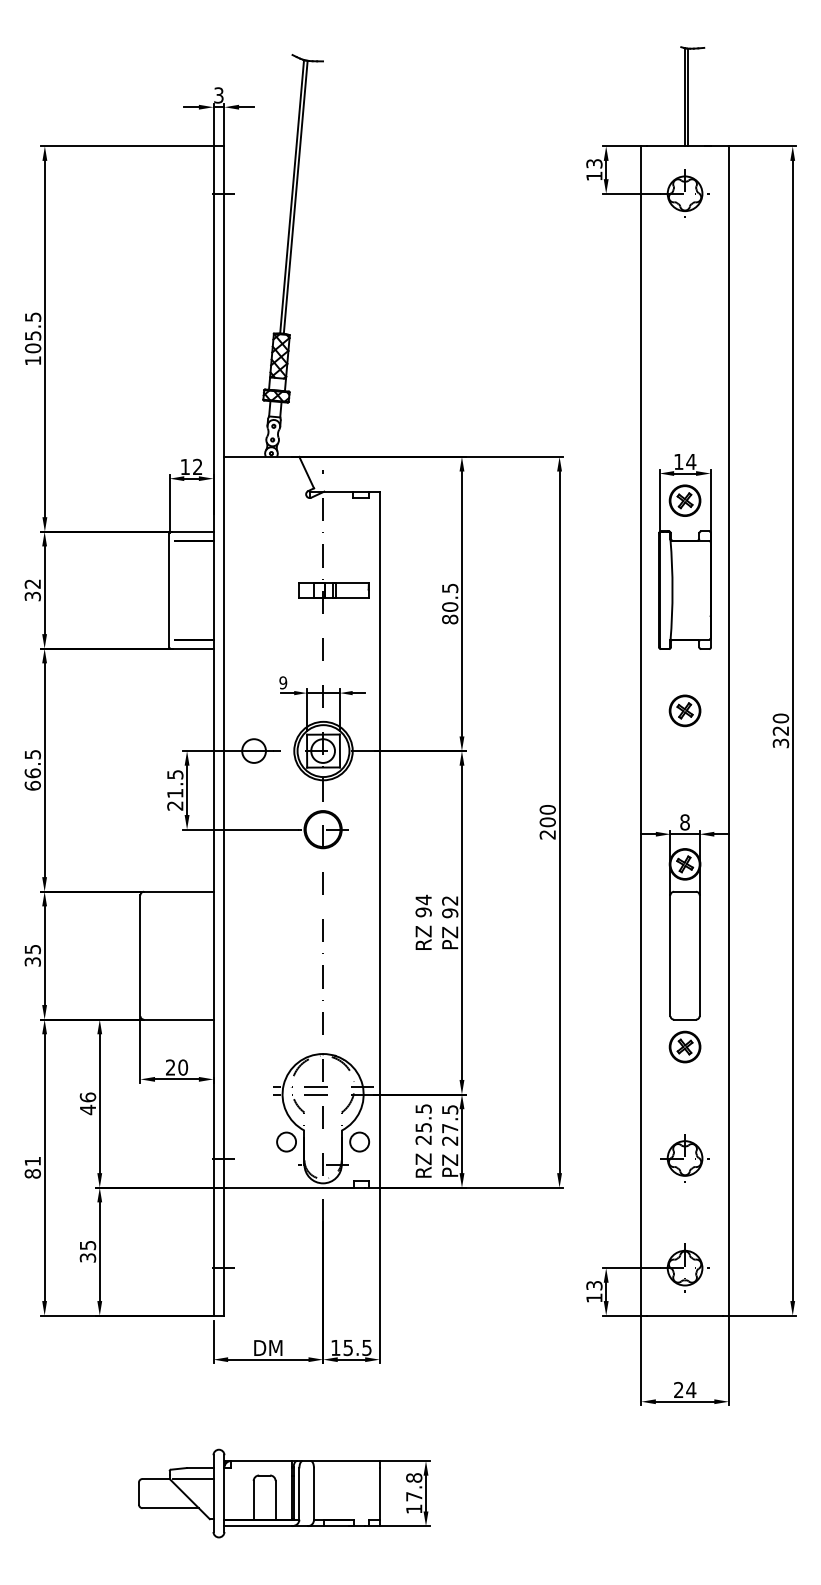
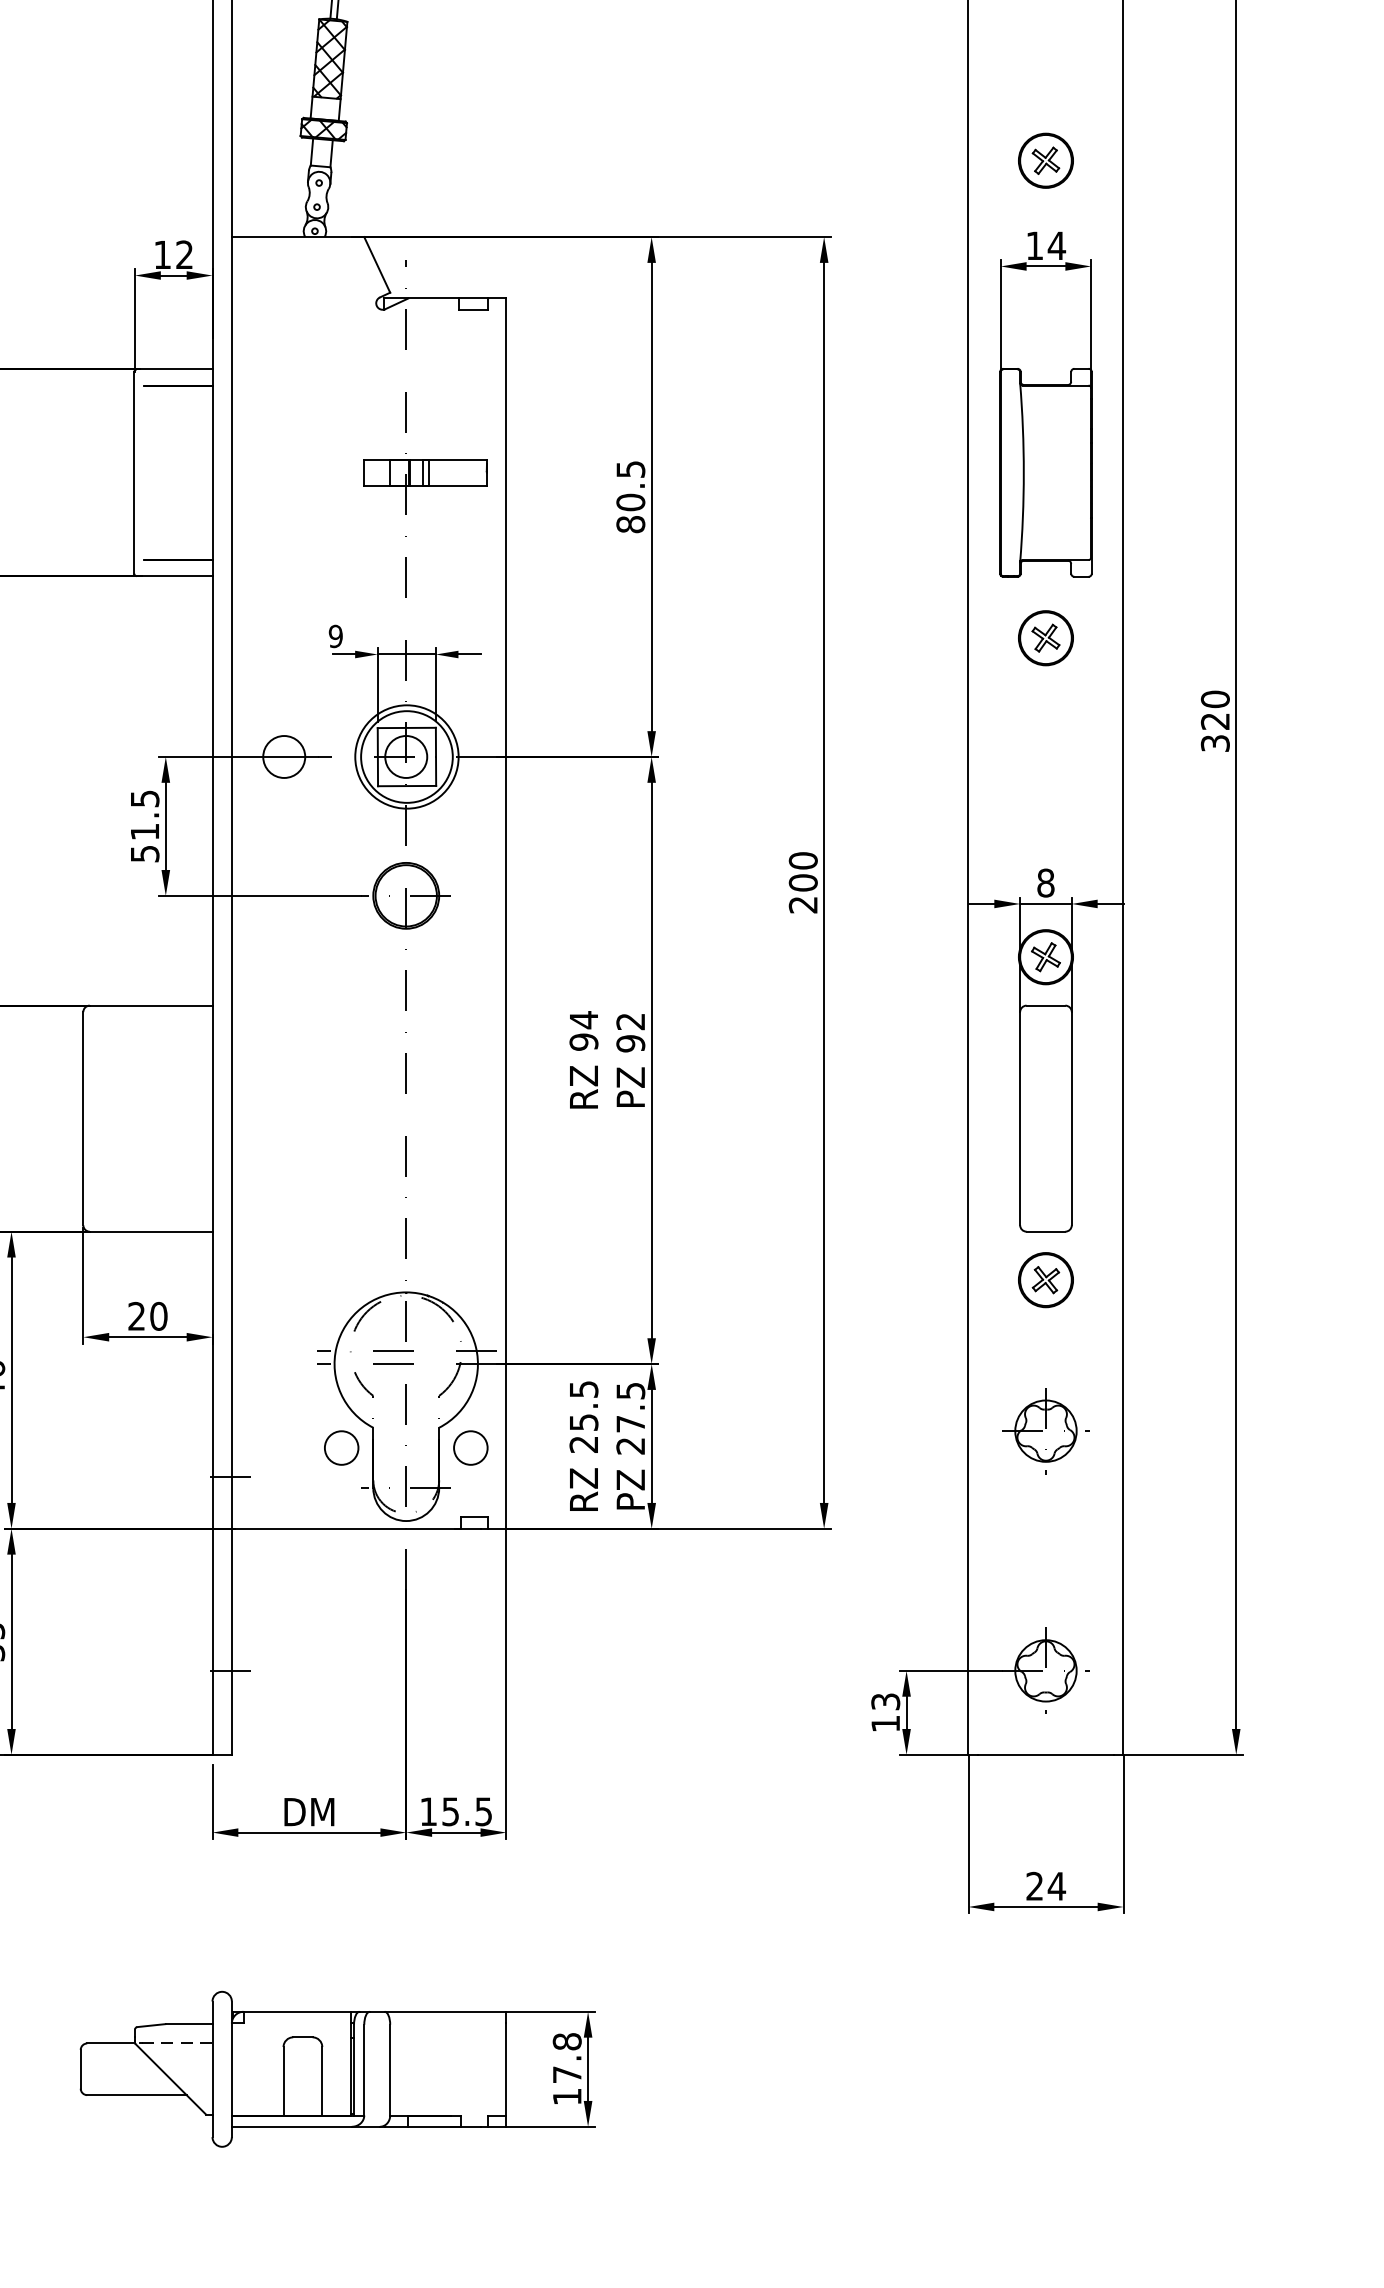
part: (684, 500) -> (1044, 160), moved
part: (684, 710) -> (1044, 637), moved
text: (175, 805) -> (145, 853), 21.5 -> 51.5
part: (684, 1158) -> (1044, 1431), moved
line: (193, 1478) -> (177, 2042), solid -> dashed

